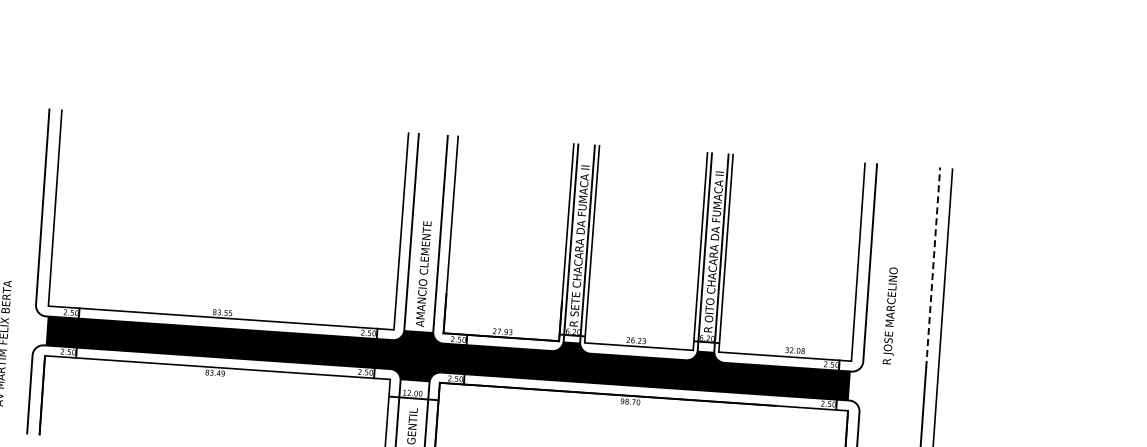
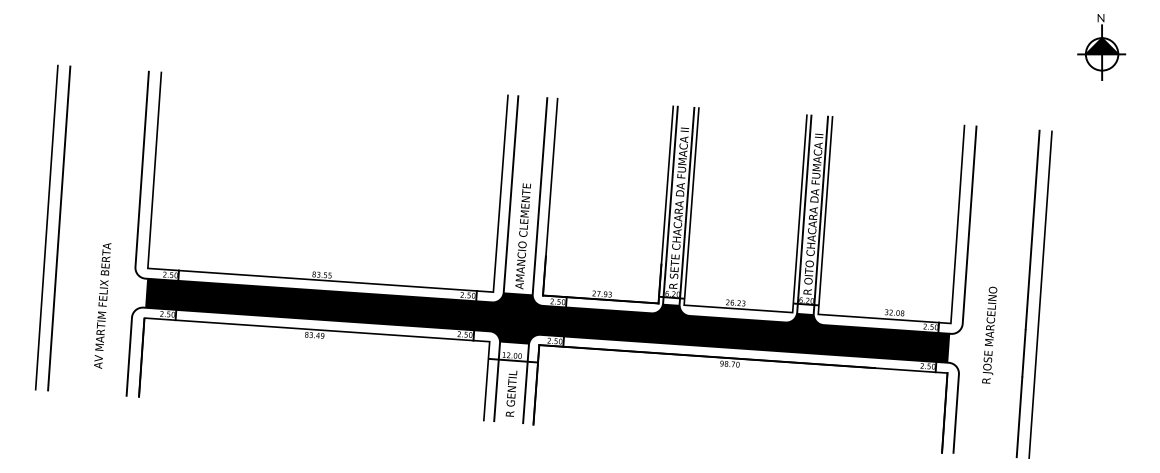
part: (1002, 85) -> (1101, 47), added
line: (933, 267) -> (1032, 229), dashed -> solid
text: (890, 315) -> (989, 334), moved

